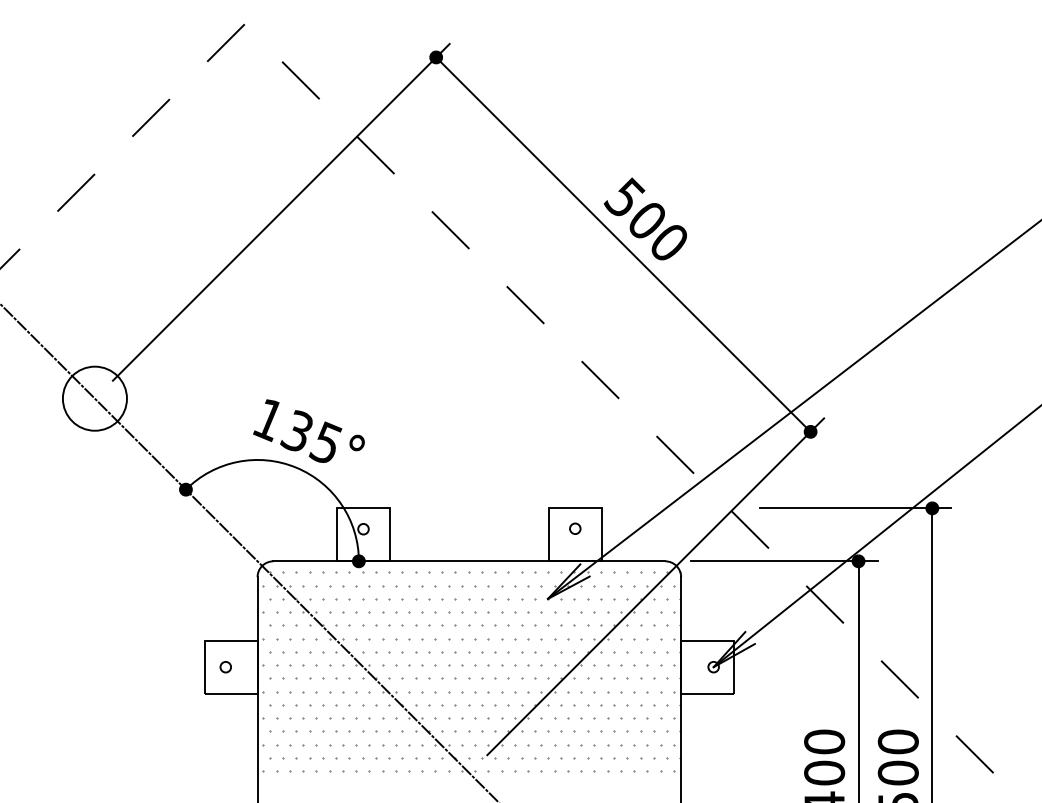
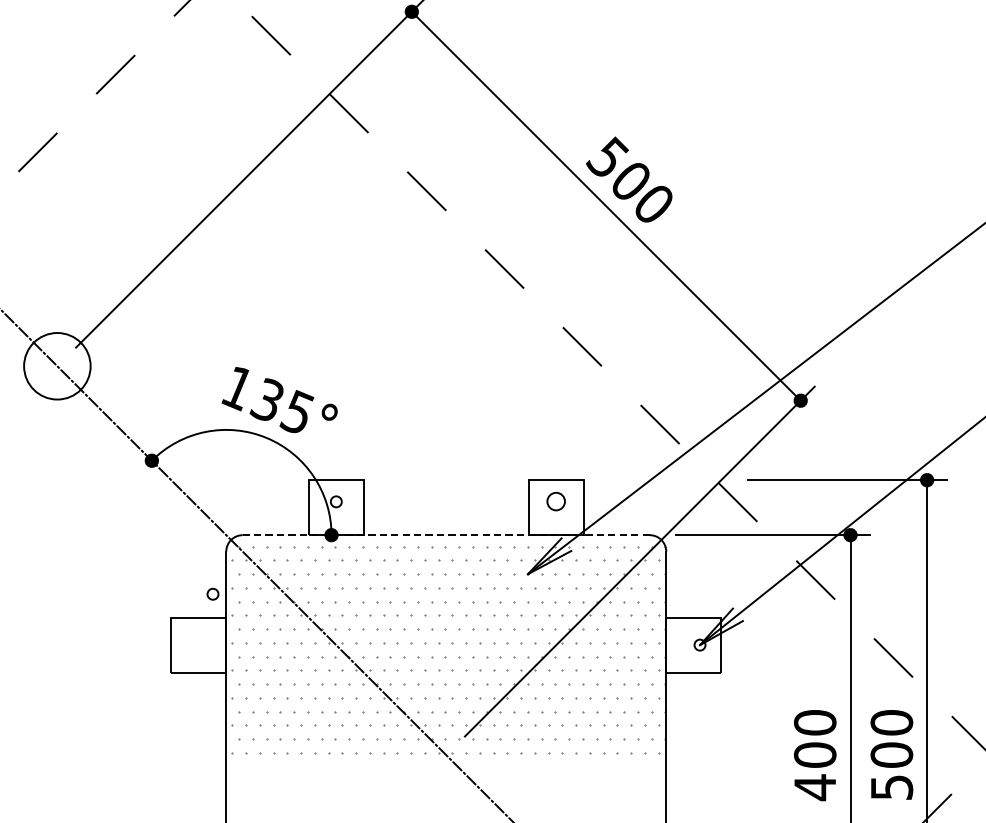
circle: (575, 528) -> (556, 501), size x1.6
line: (469, 561) -> (446, 535), solid -> dashed
circle: (225, 667) -> (212, 594), moved

